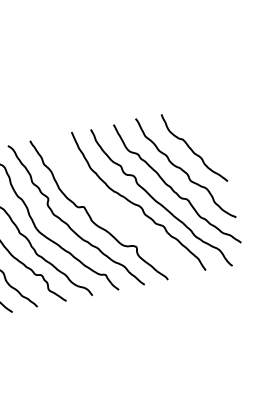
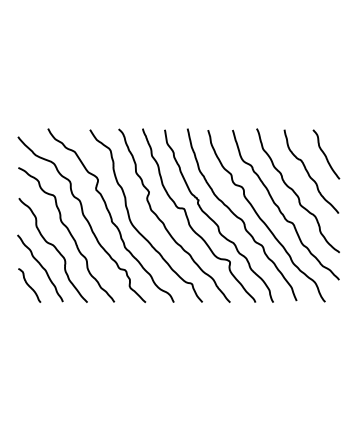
curve: (204, 129) -> (325, 154), added
curve: (114, 211) -> (214, 220), added

